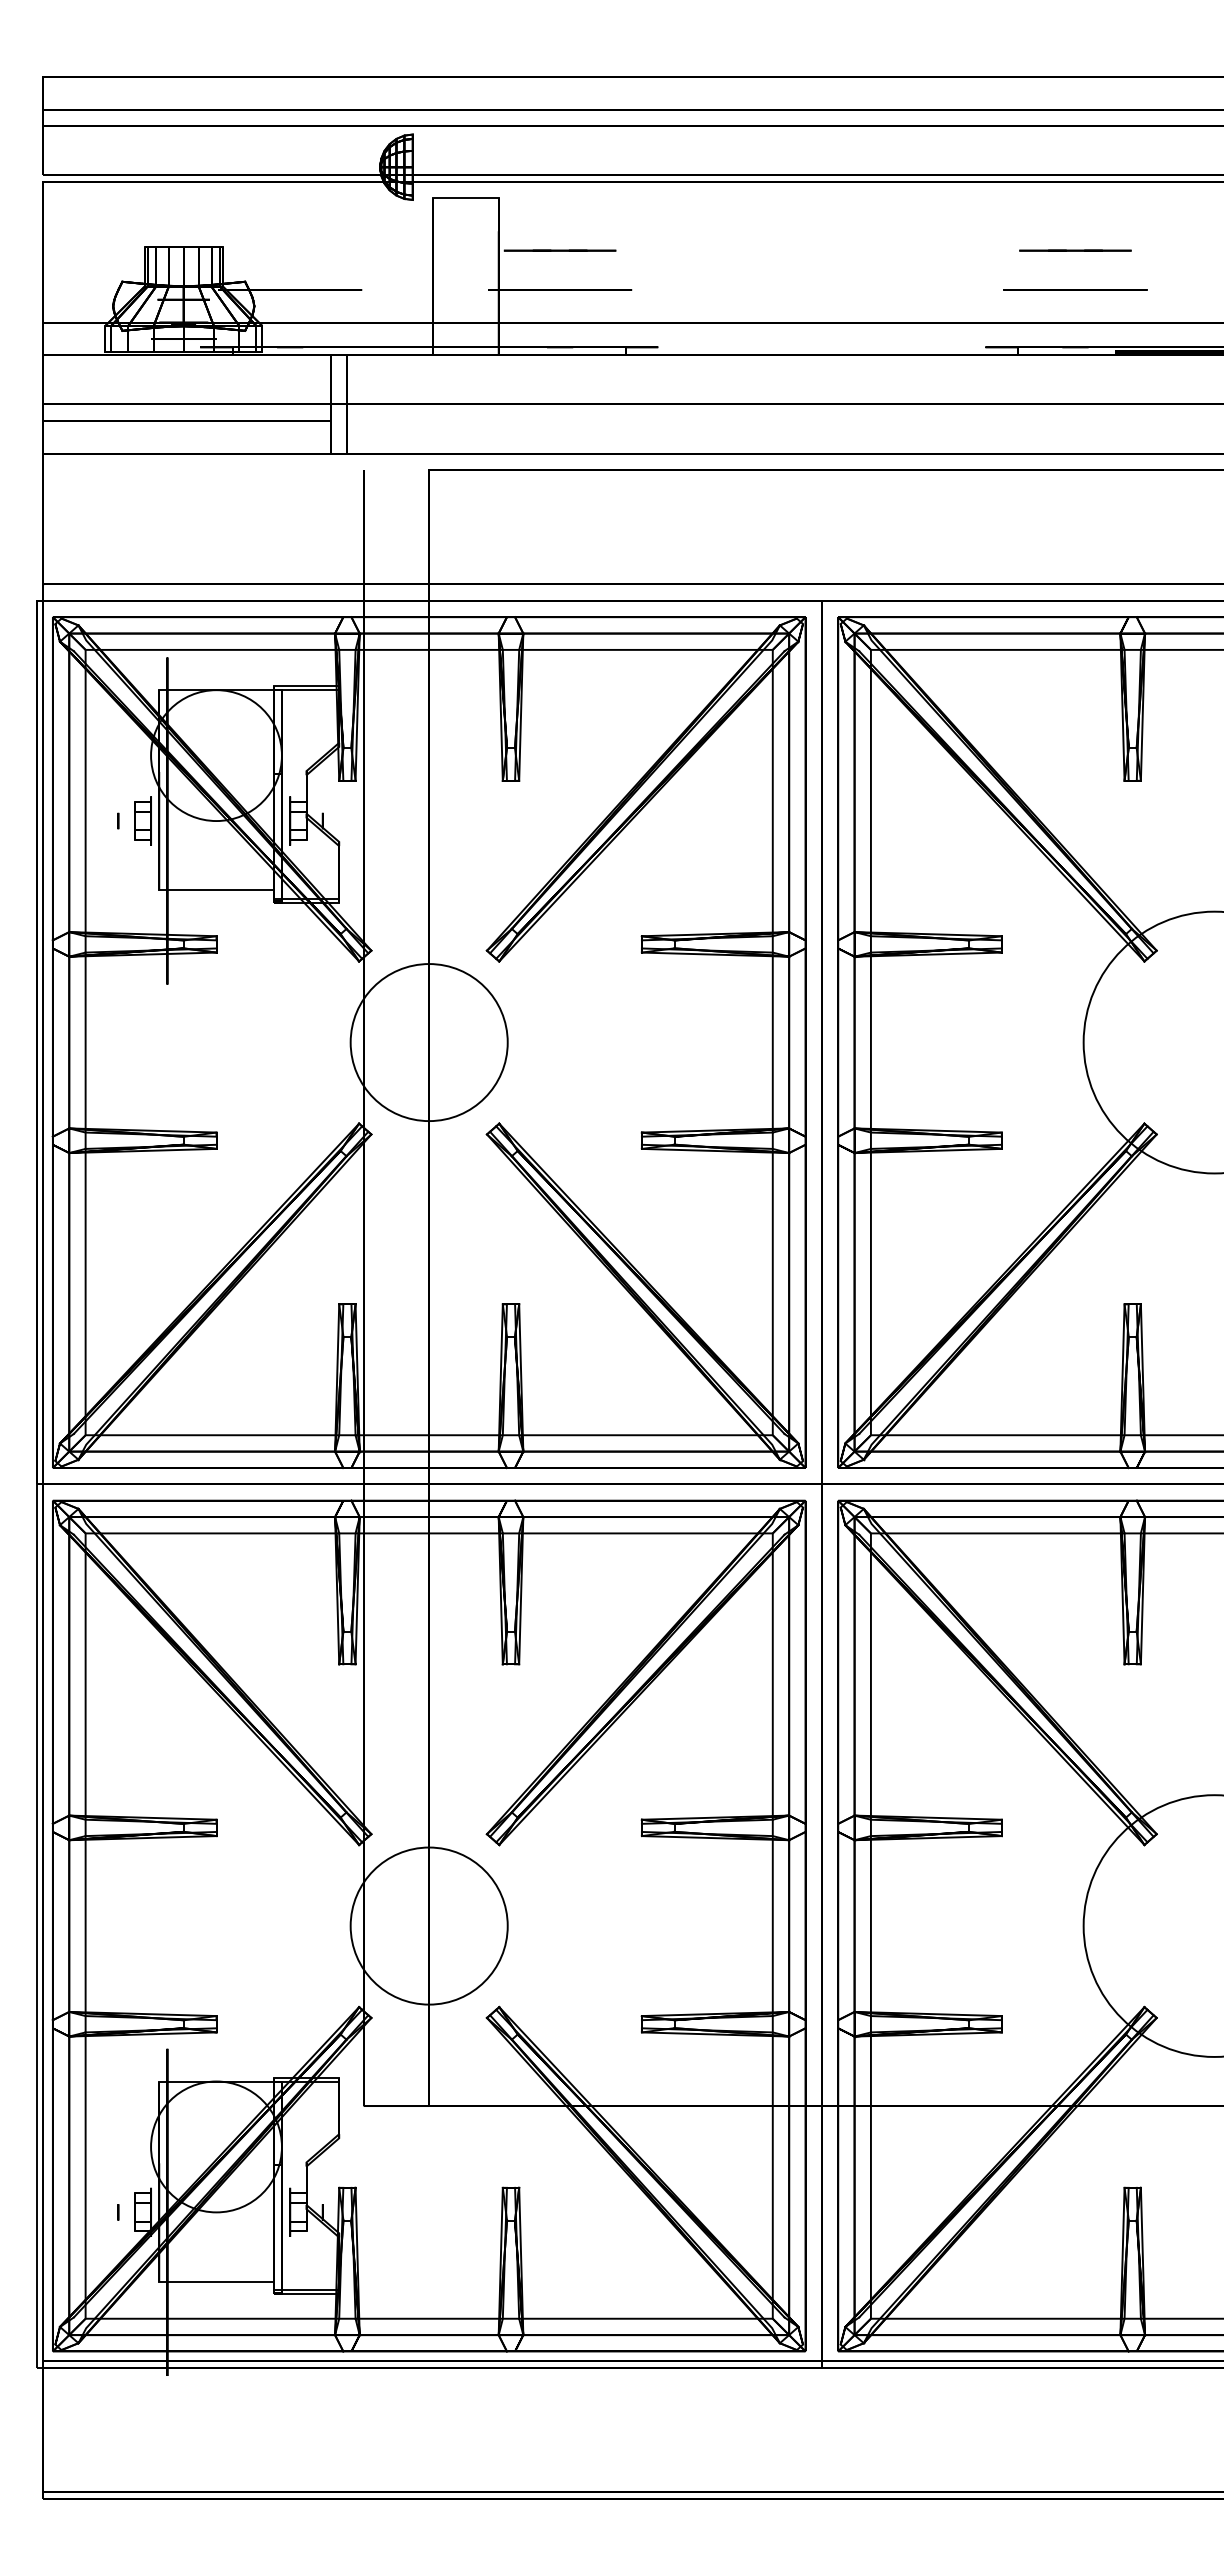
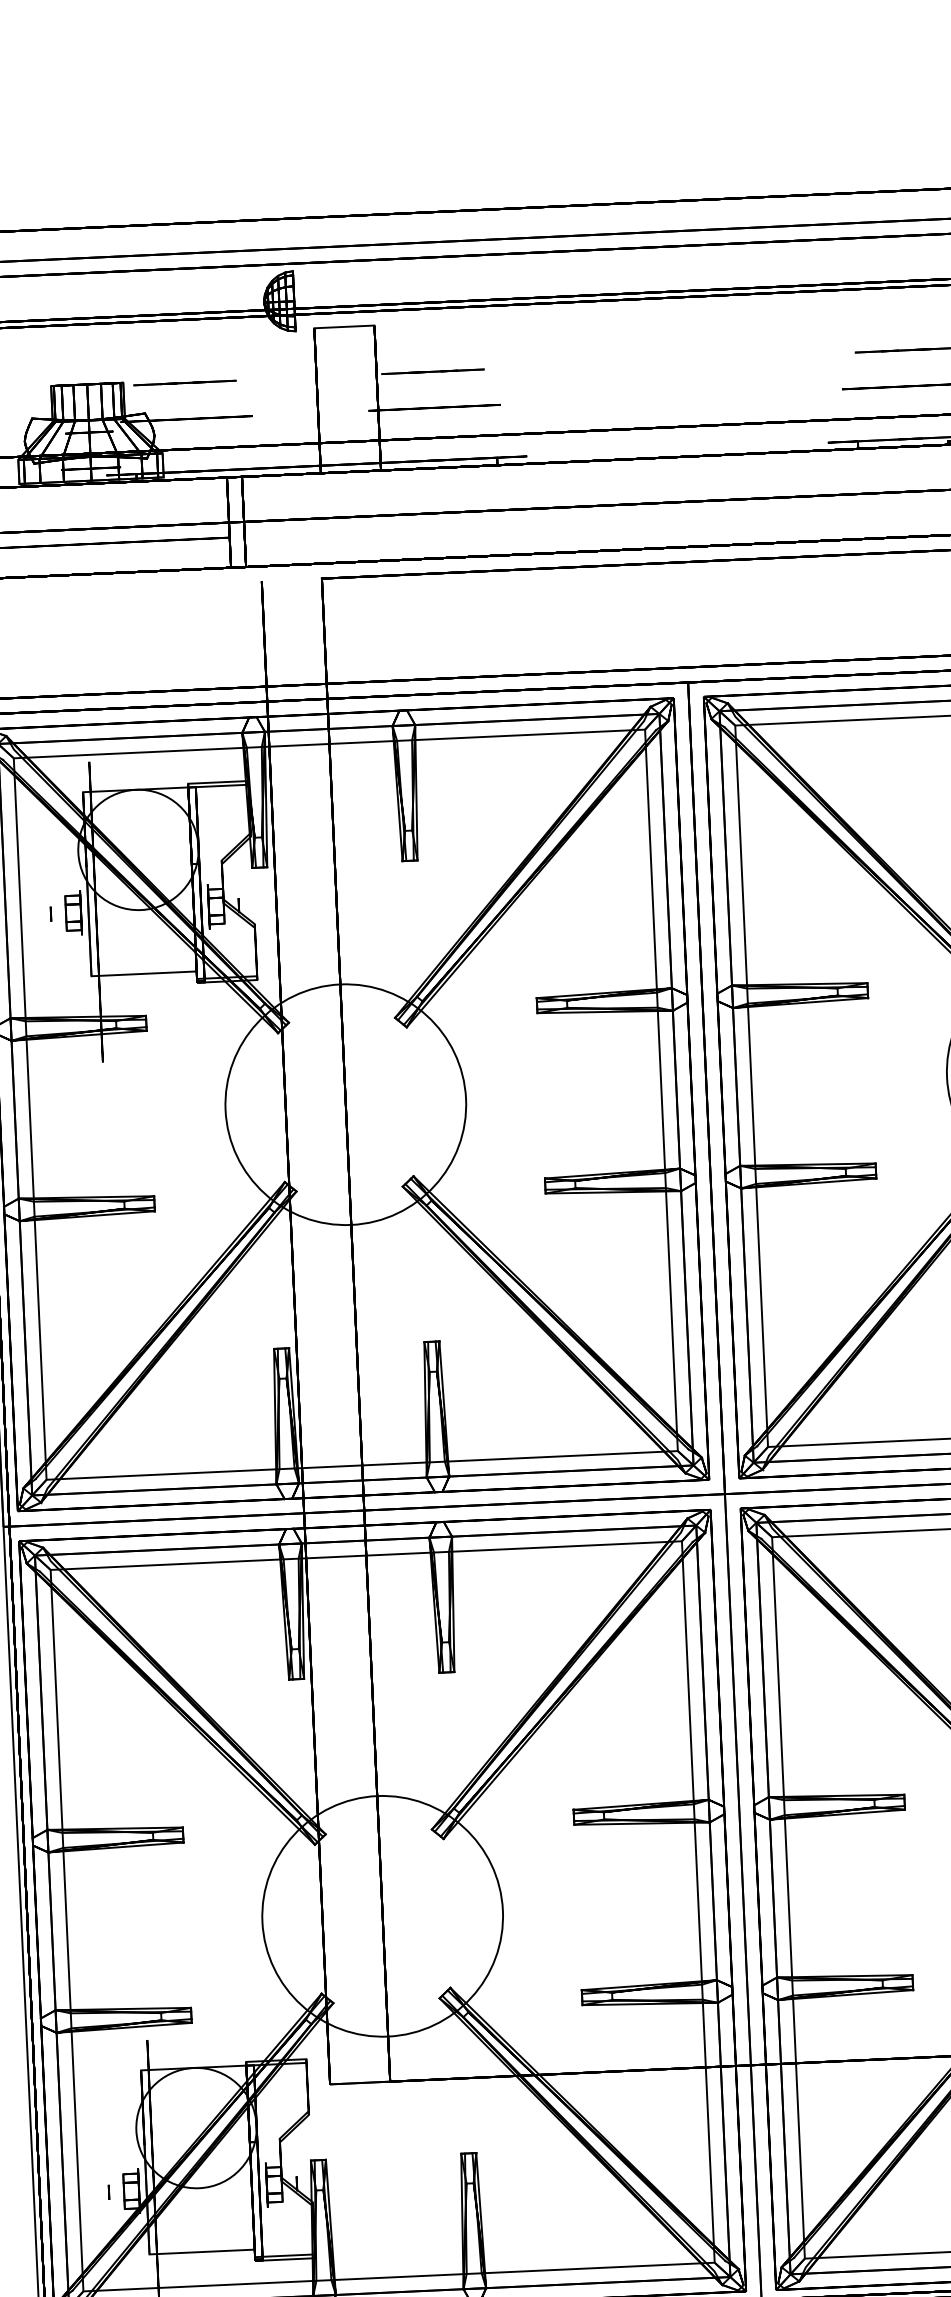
line: (290, 250) -> (185, 382), added
circle: (429, 1042) -> (346, 1104), size x1.67
circle: (429, 1925) -> (382, 1915), size x1.67

